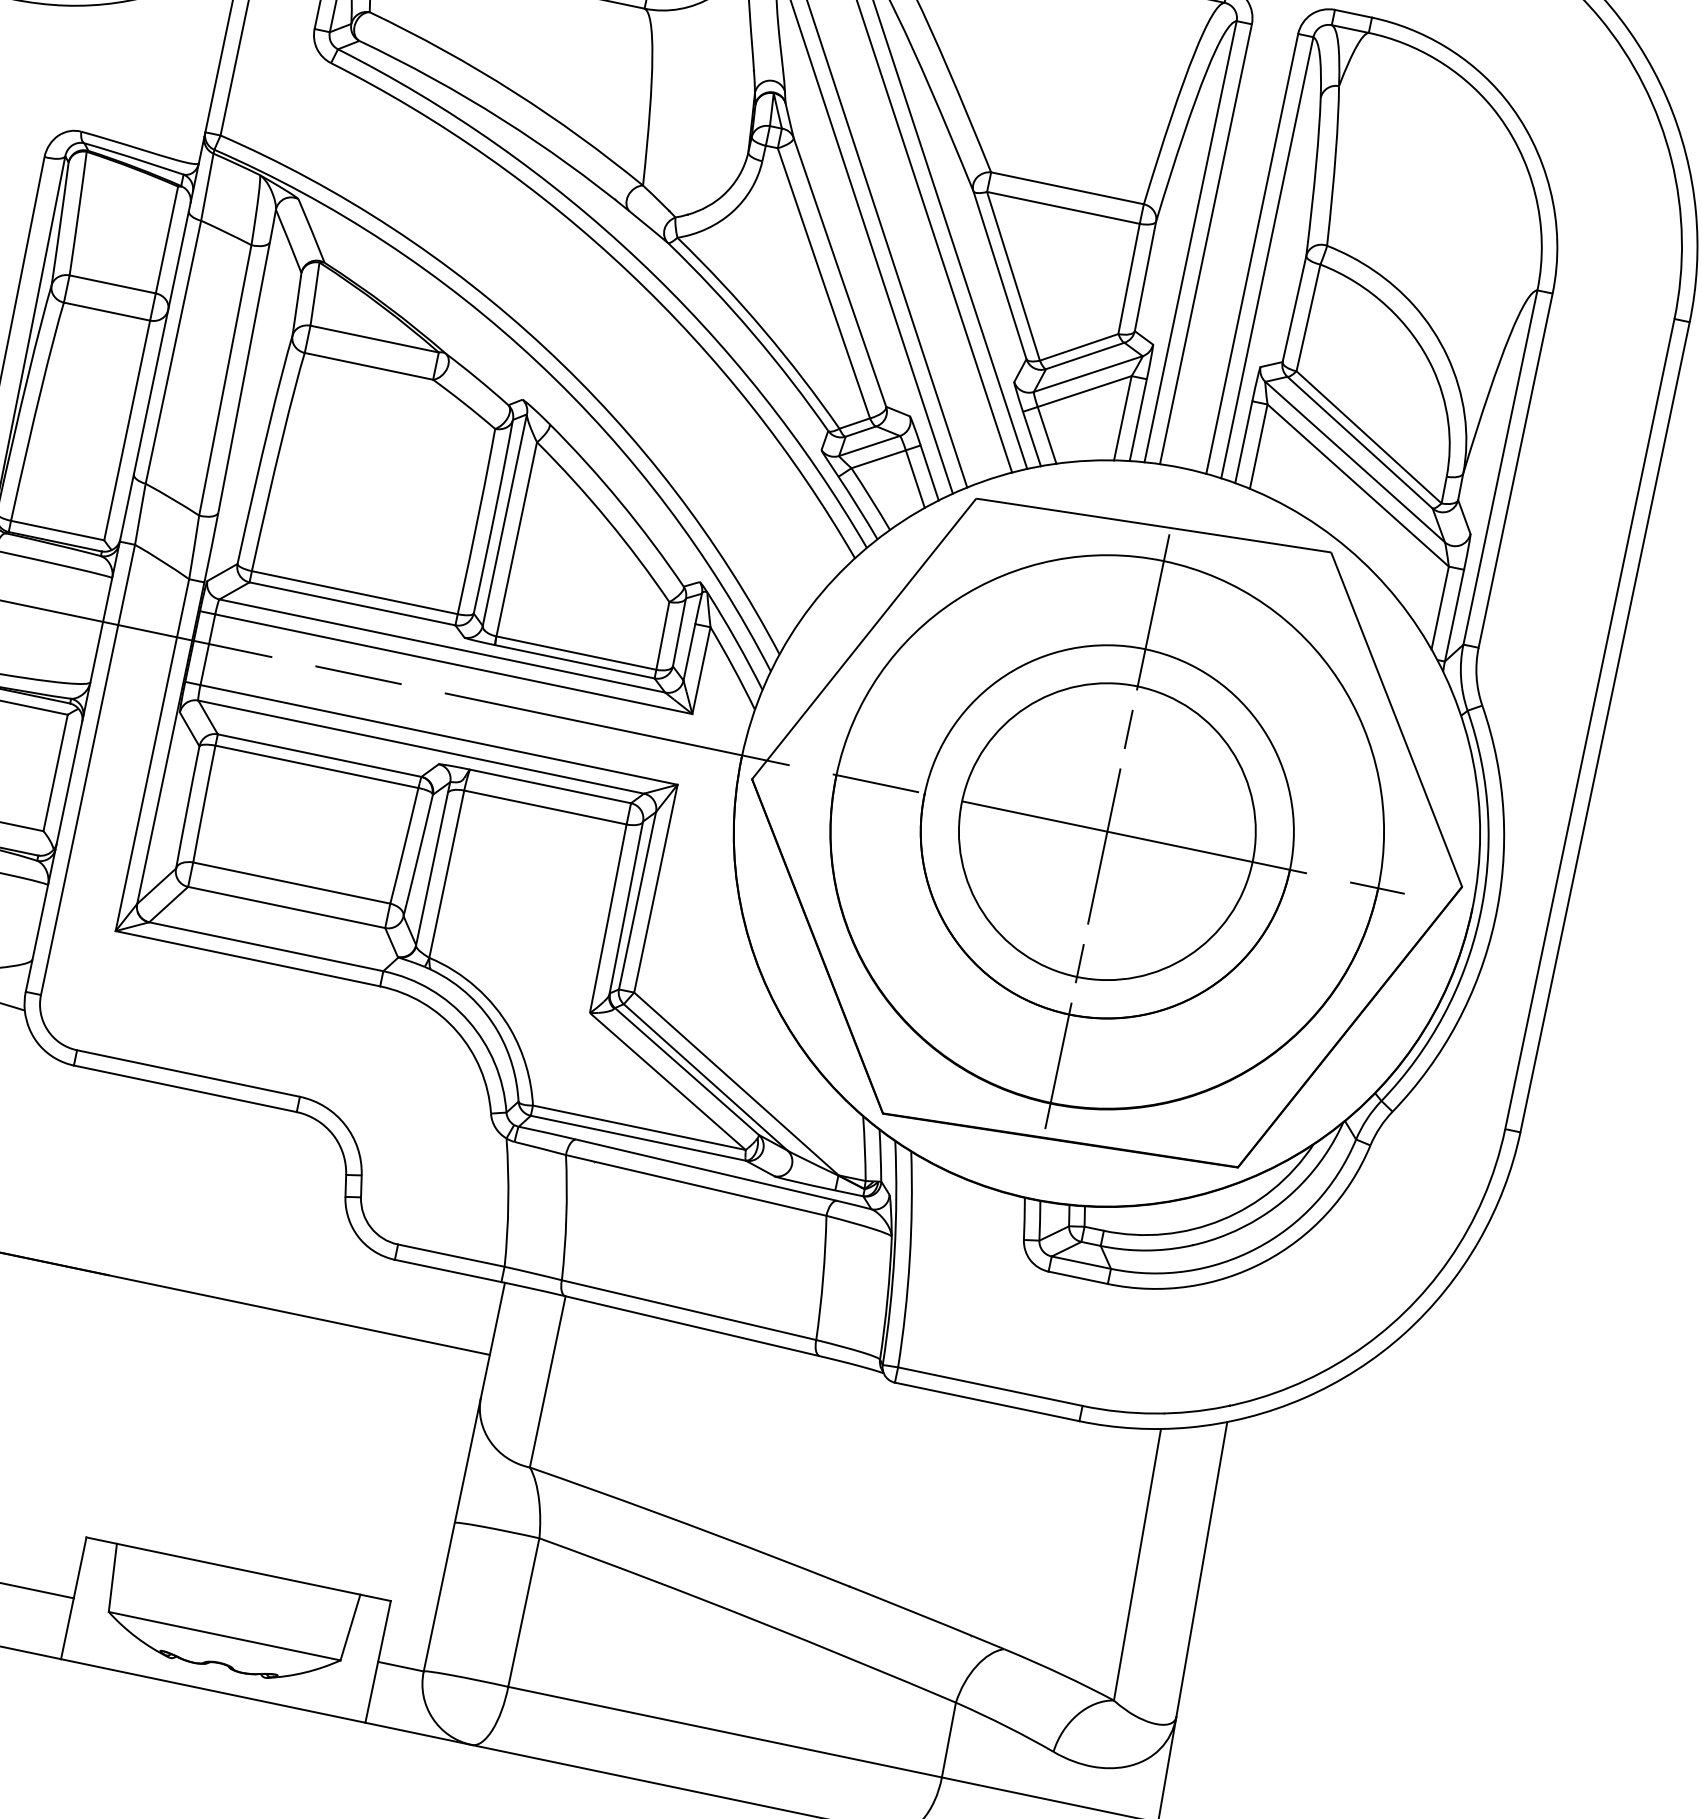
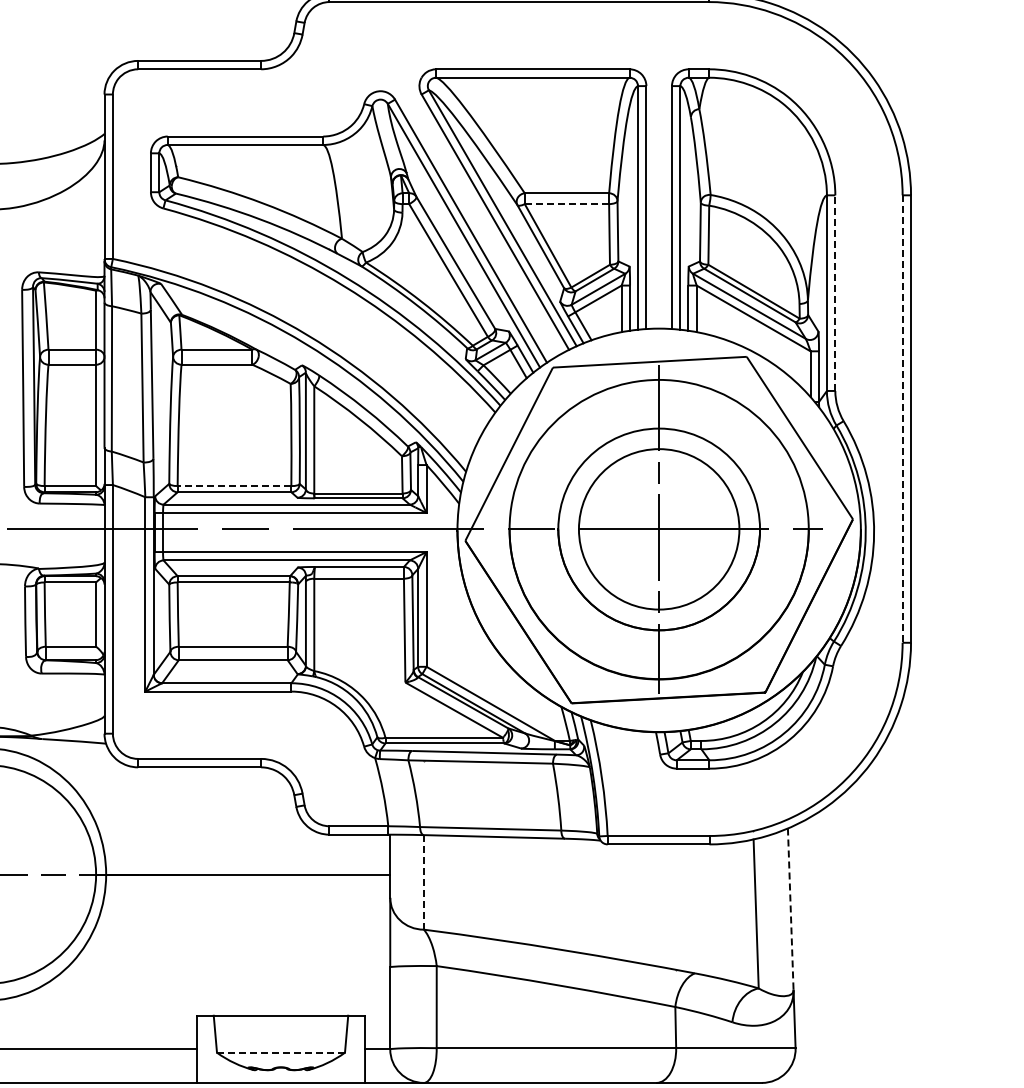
line: (1064, 208) -> (567, 204), solid -> dashed
line: (1515, 471) -> (835, 293), solid -> dashed
line: (354, 593) -> (234, 486), solid -> dashed
line: (1589, 724) -> (902, 419), solid -> dashed
line: (547, 1381) -> (423, 882), solid -> dashed
line: (1201, 1569) -> (790, 909), solid -> dashed
line: (225, 1636) -> (281, 1052), solid -> dashed

